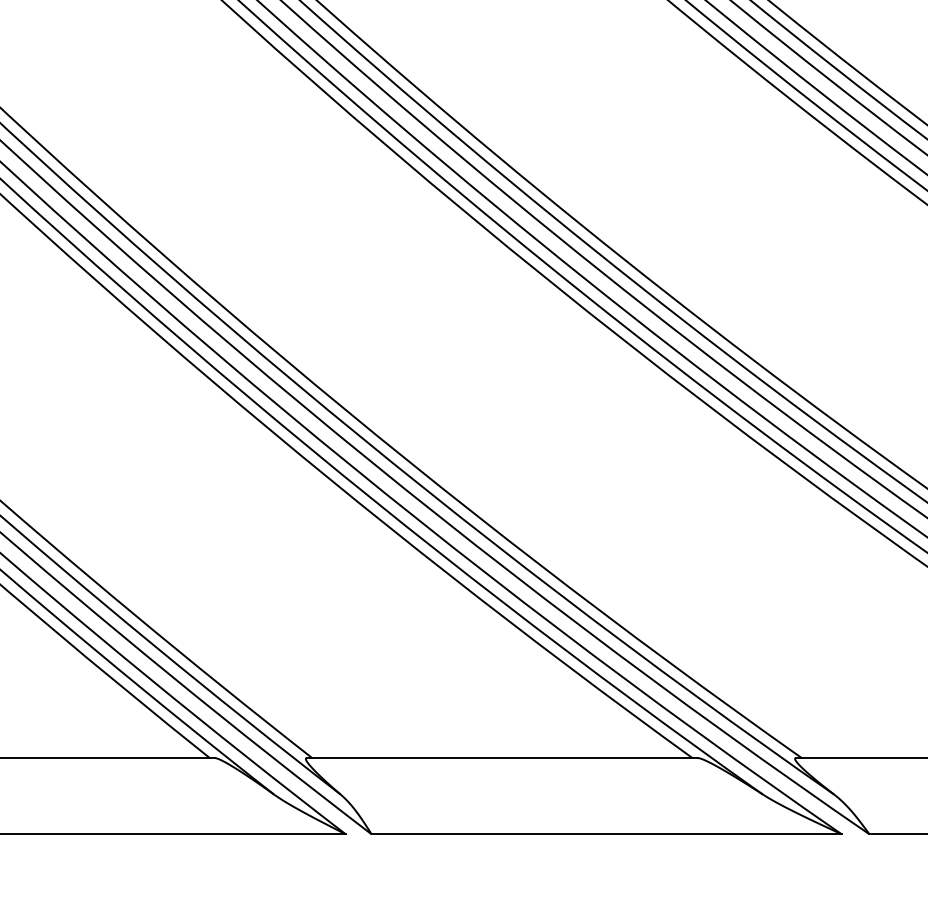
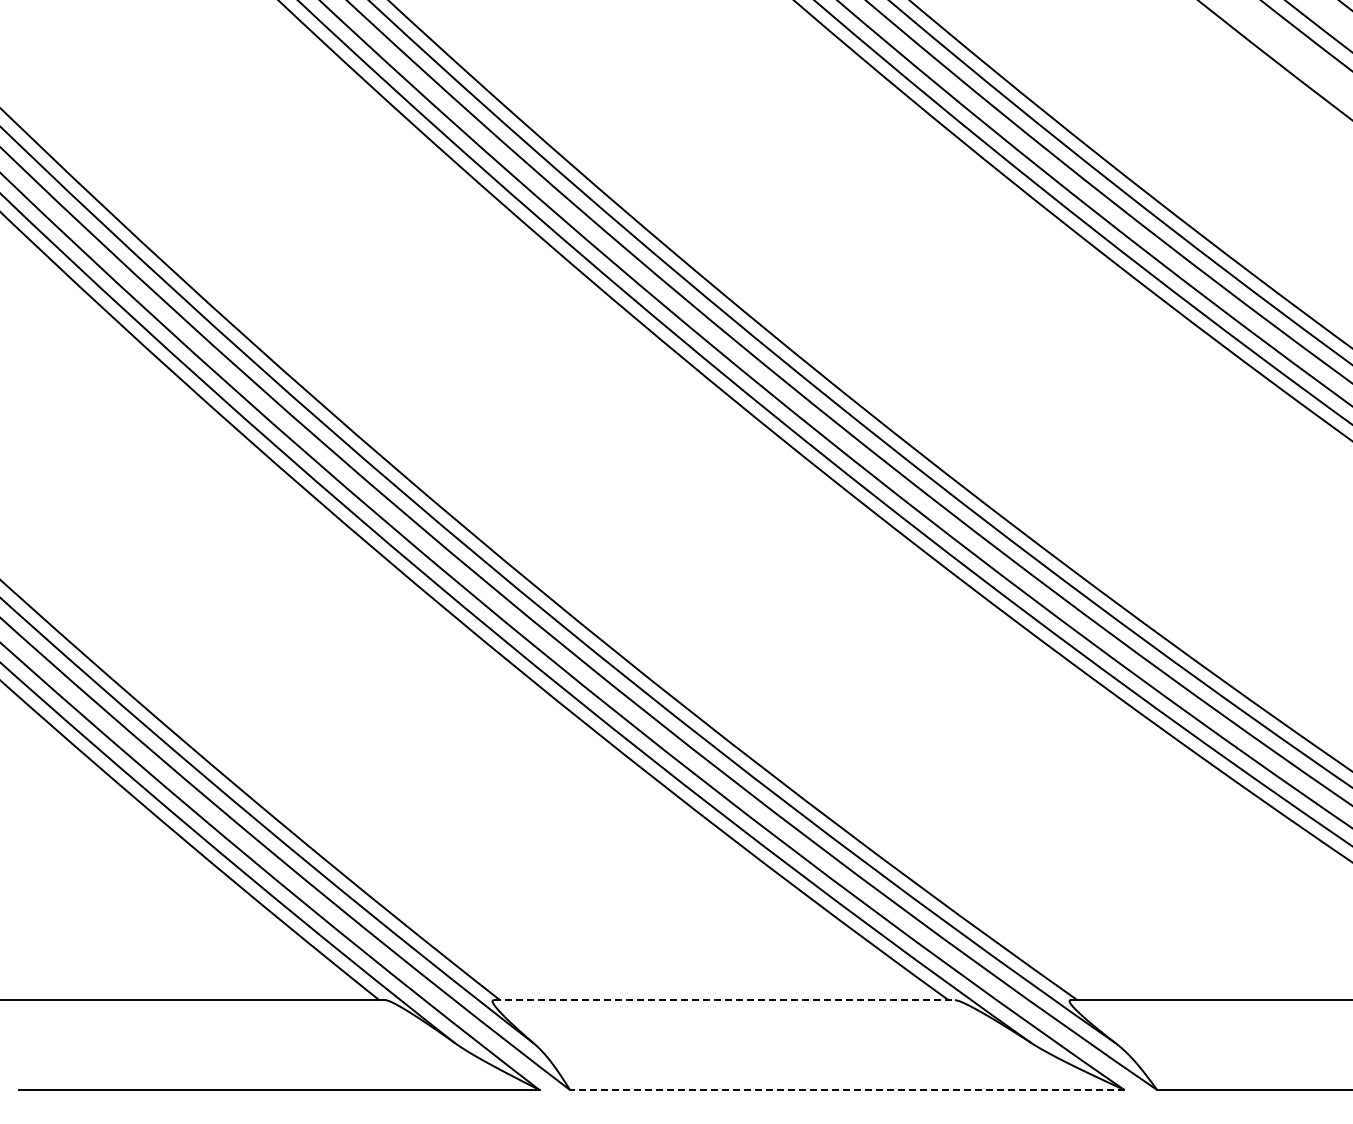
line: (502, 758) -> (724, 1000), solid -> dashed
line: (605, 834) -> (846, 1090), solid -> dashed

